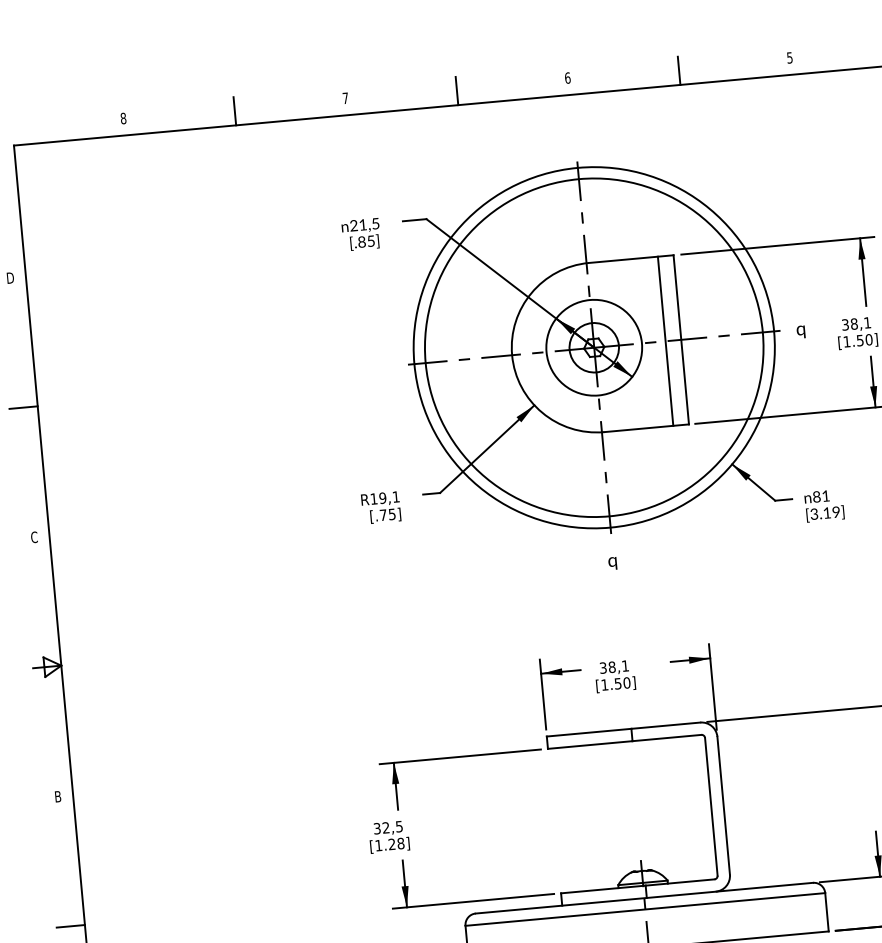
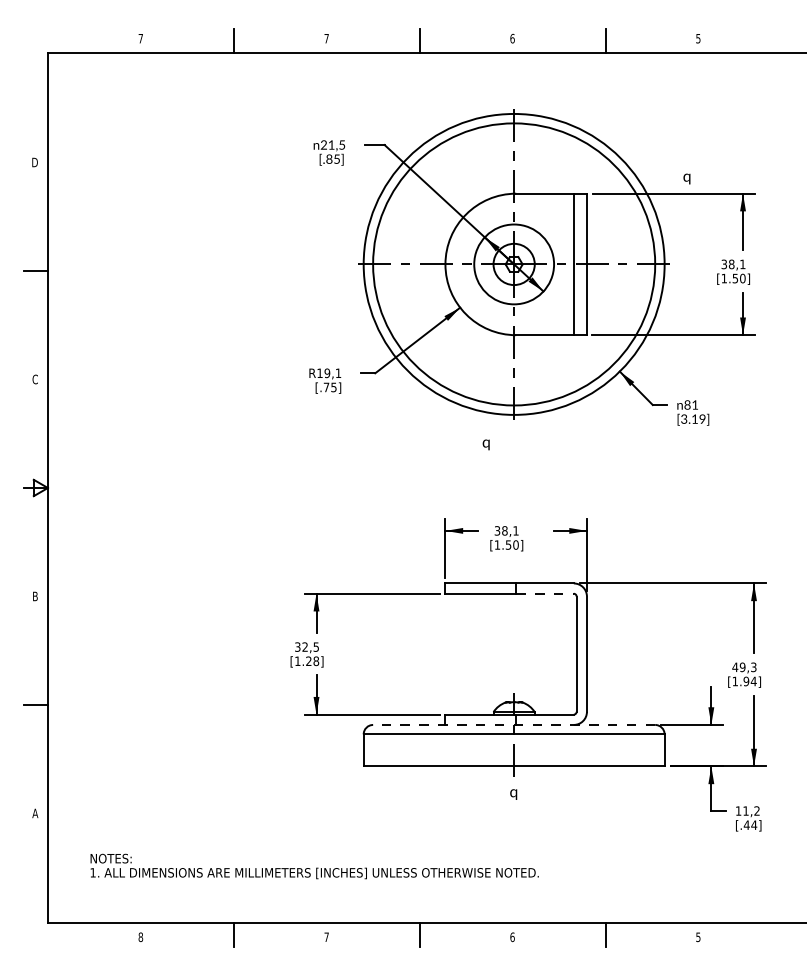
text: (123, 118) -> (140, 38), 8 -> 7
text: (800, 331) -> (686, 178), moved
text: (611, 563) -> (485, 444), moved
line: (667, 737) -> (545, 593), solid -> dashed
line: (643, 897) -> (513, 724), solid -> dashed

